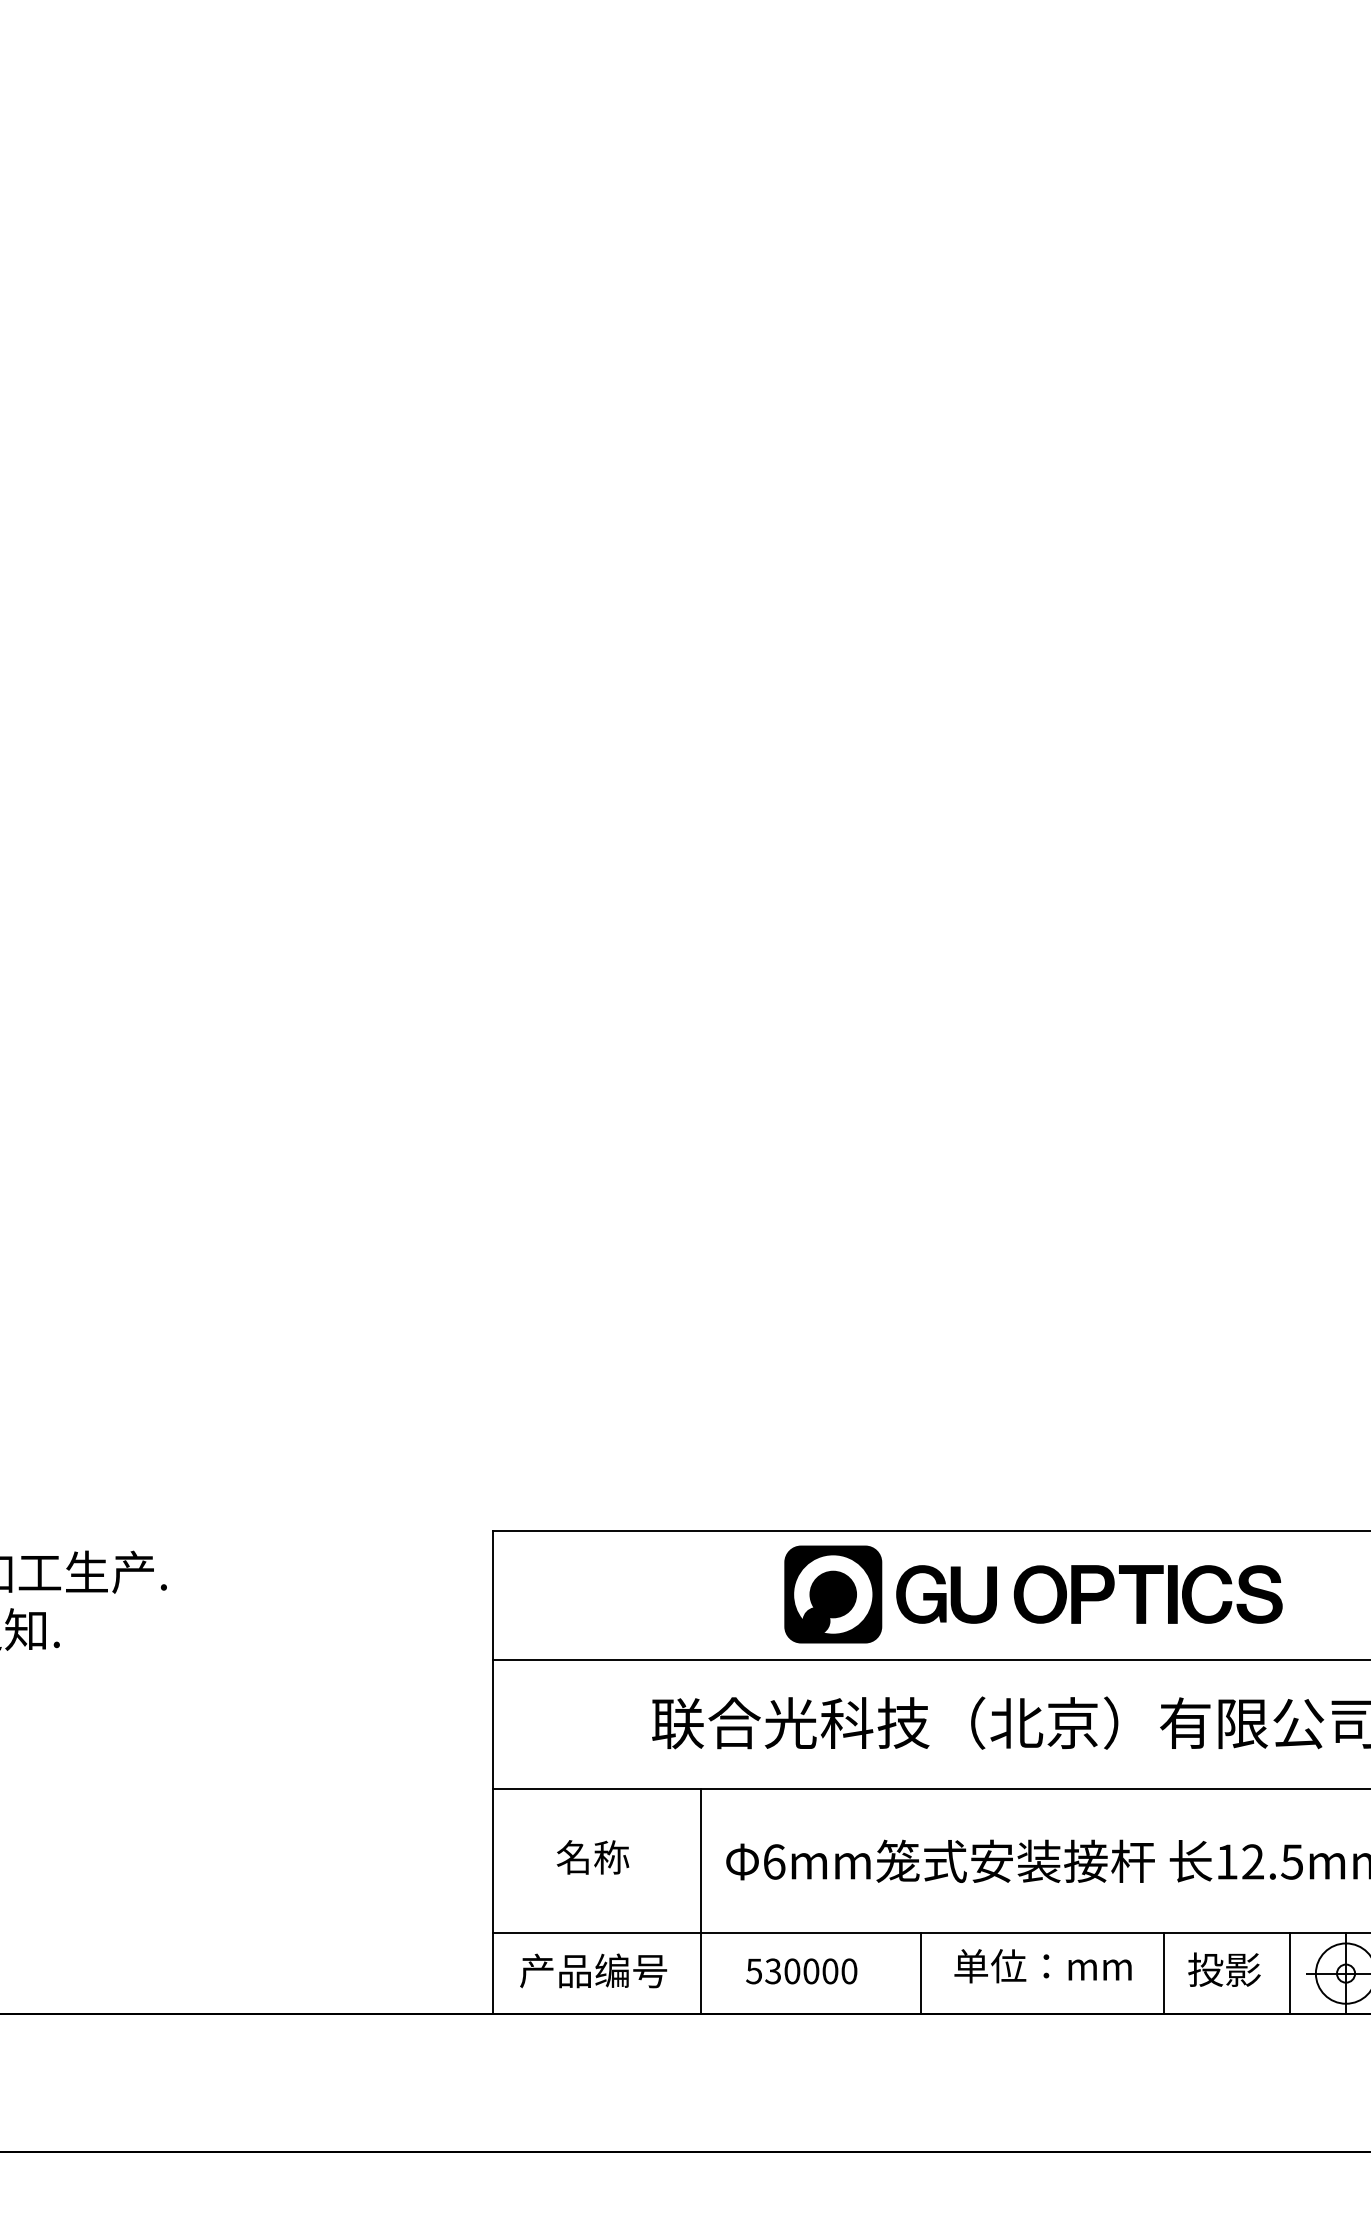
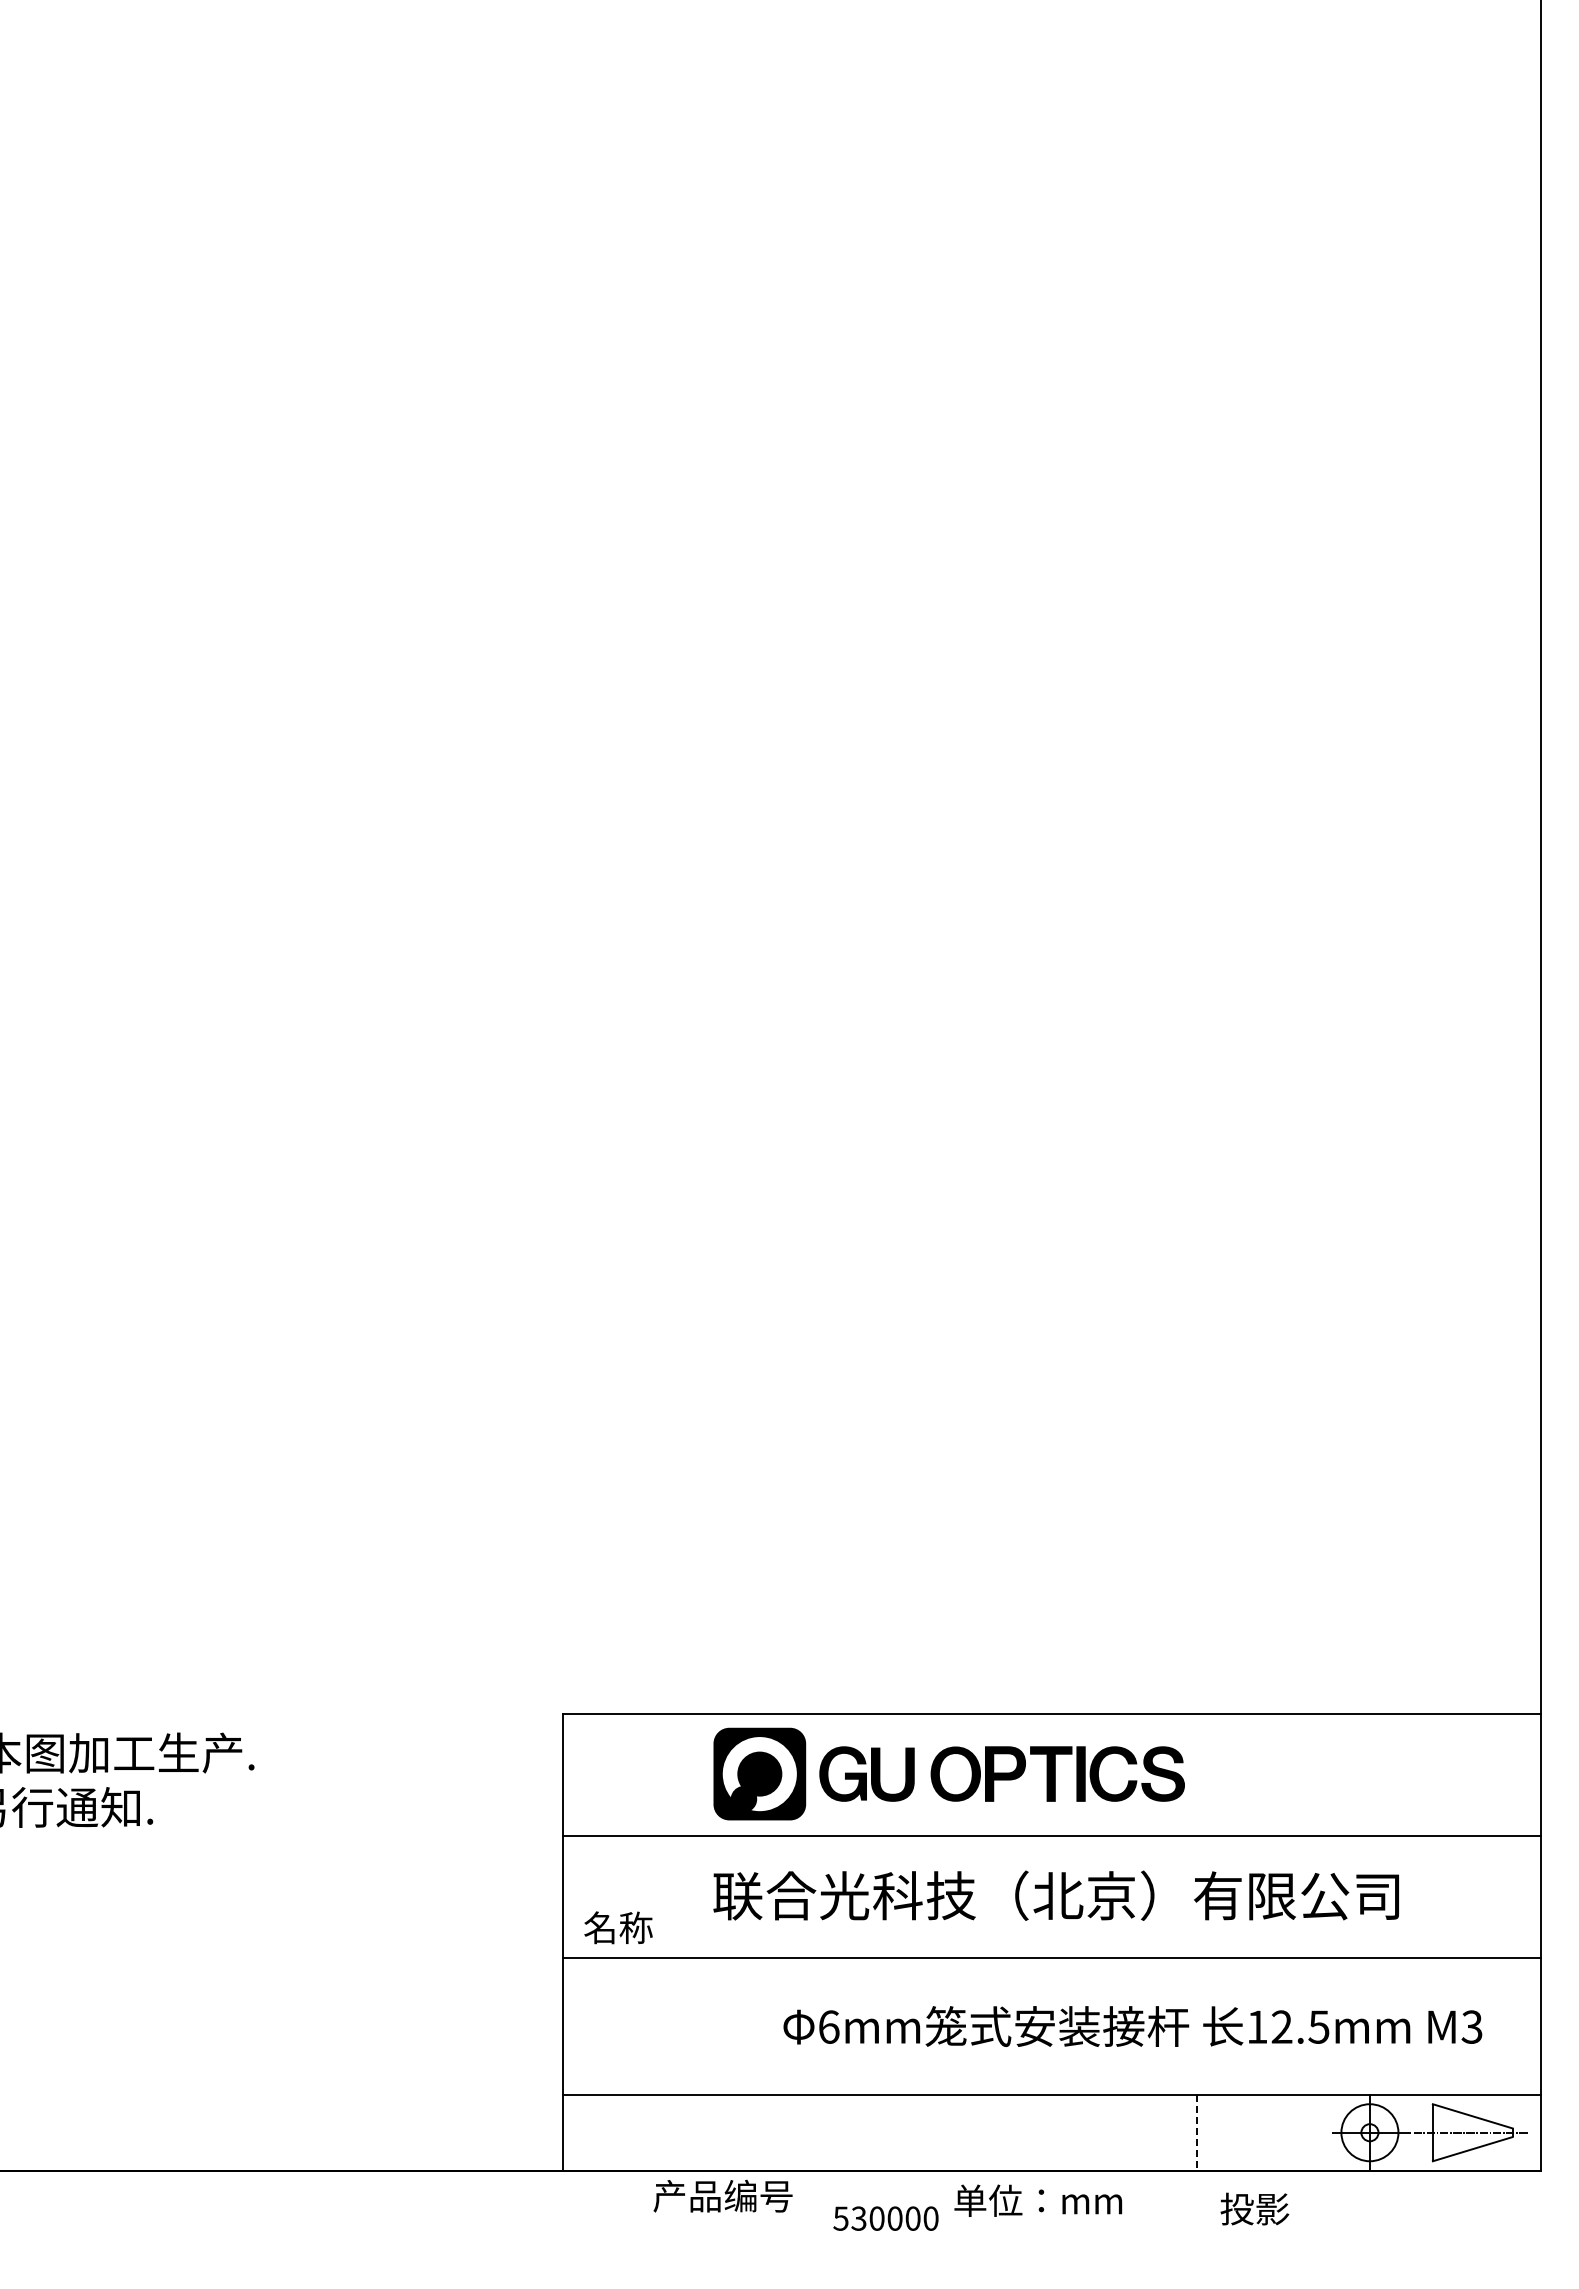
part: (1032, 1593) -> (948, 1773), moved
text: (593, 1857) -> (618, 1927), moved
line: (700, 1900) -> (759, 2063), removed
text: (1043, 1965) -> (1038, 2200), moved
text: (1224, 1969) -> (1254, 2208), moved
text: (593, 1970) -> (722, 2195), moved
text: (801, 1971) -> (885, 2218), moved
line: (920, 1973) -> (967, 2132), removed
line: (1289, 1973) -> (1316, 2132), removed
line: (1163, 1974) -> (1197, 2133), solid -> dashed

